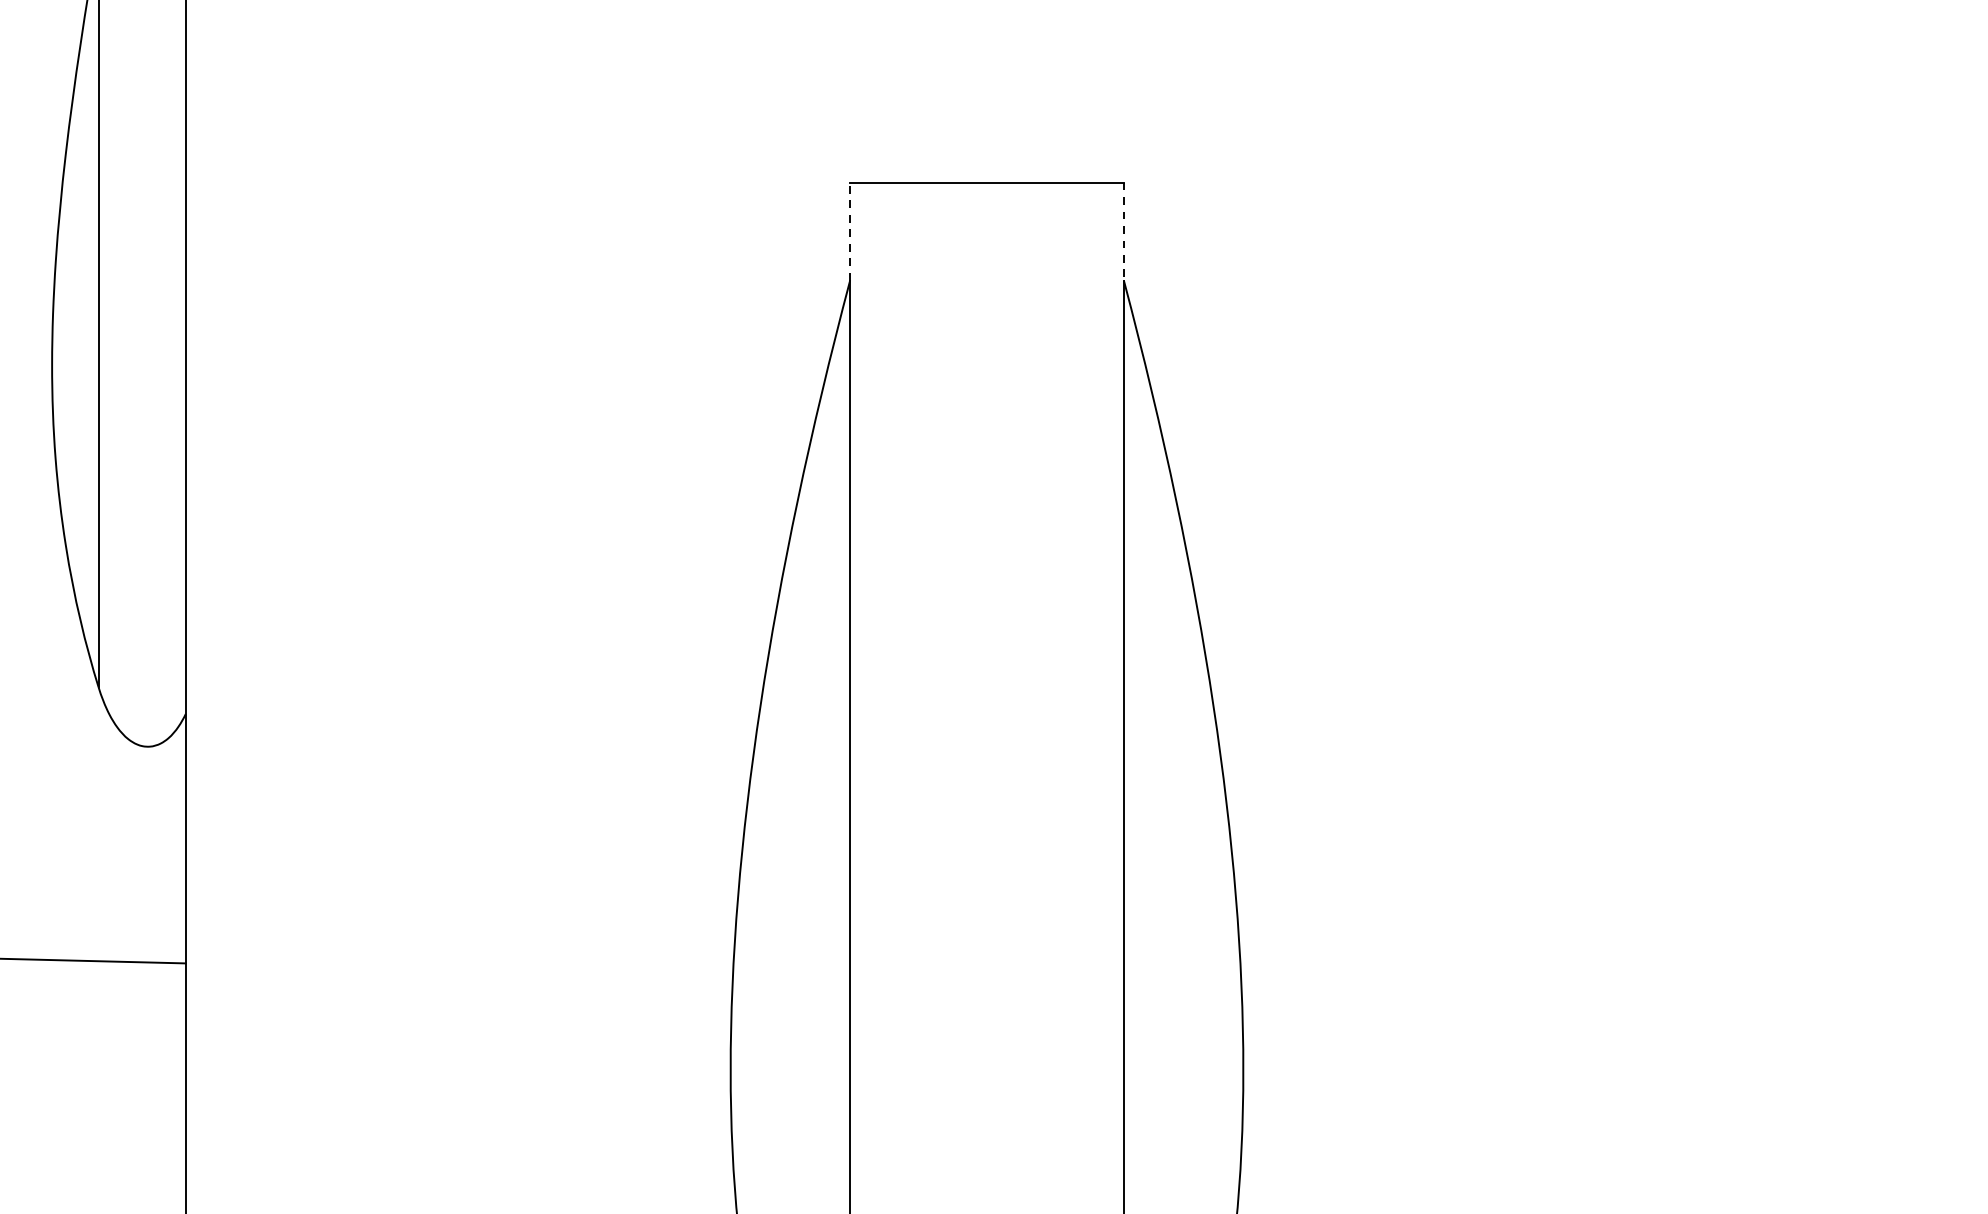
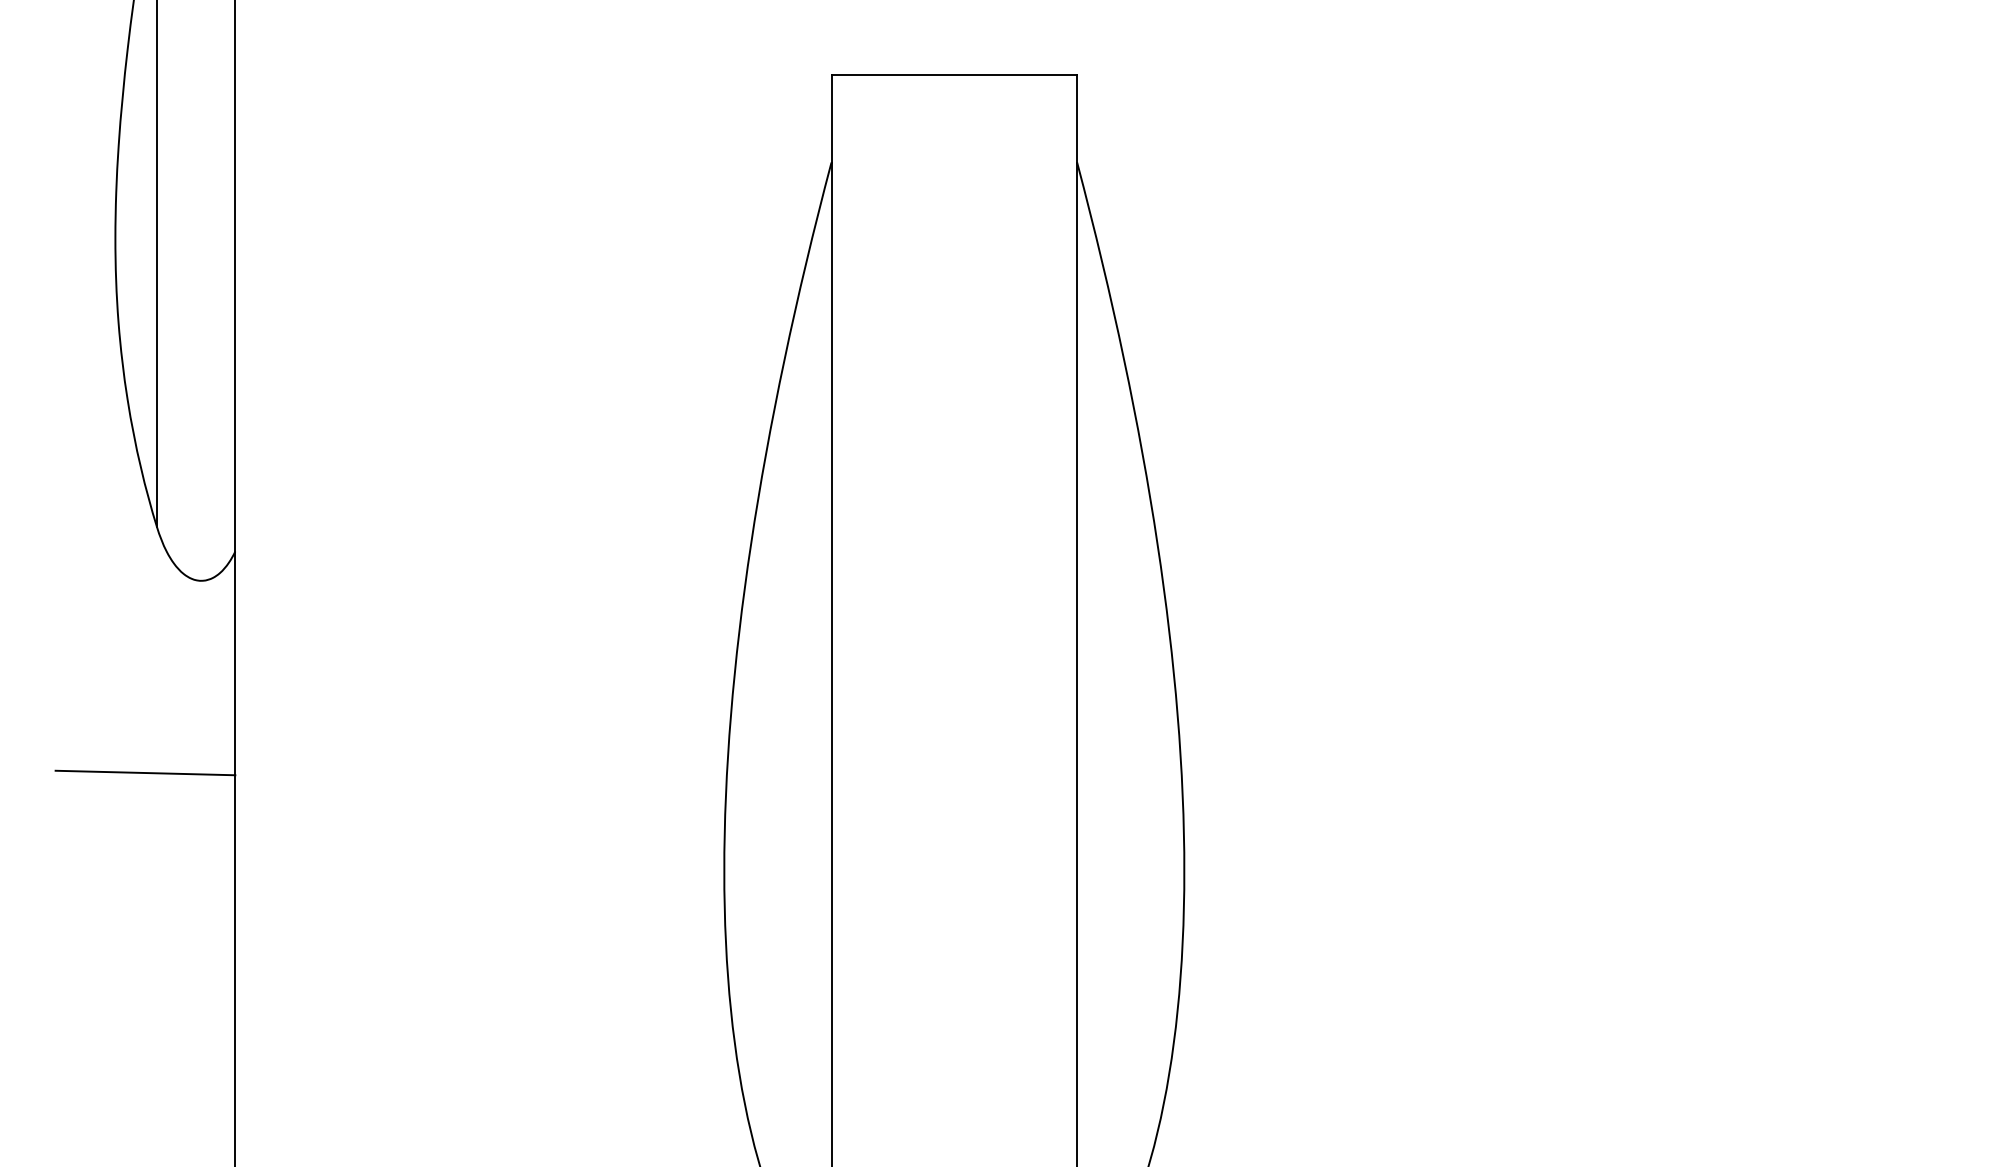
line: (850, 231) -> (831, 118), dashed -> solid
line: (1124, 231) -> (1077, 118), dashed -> solid

